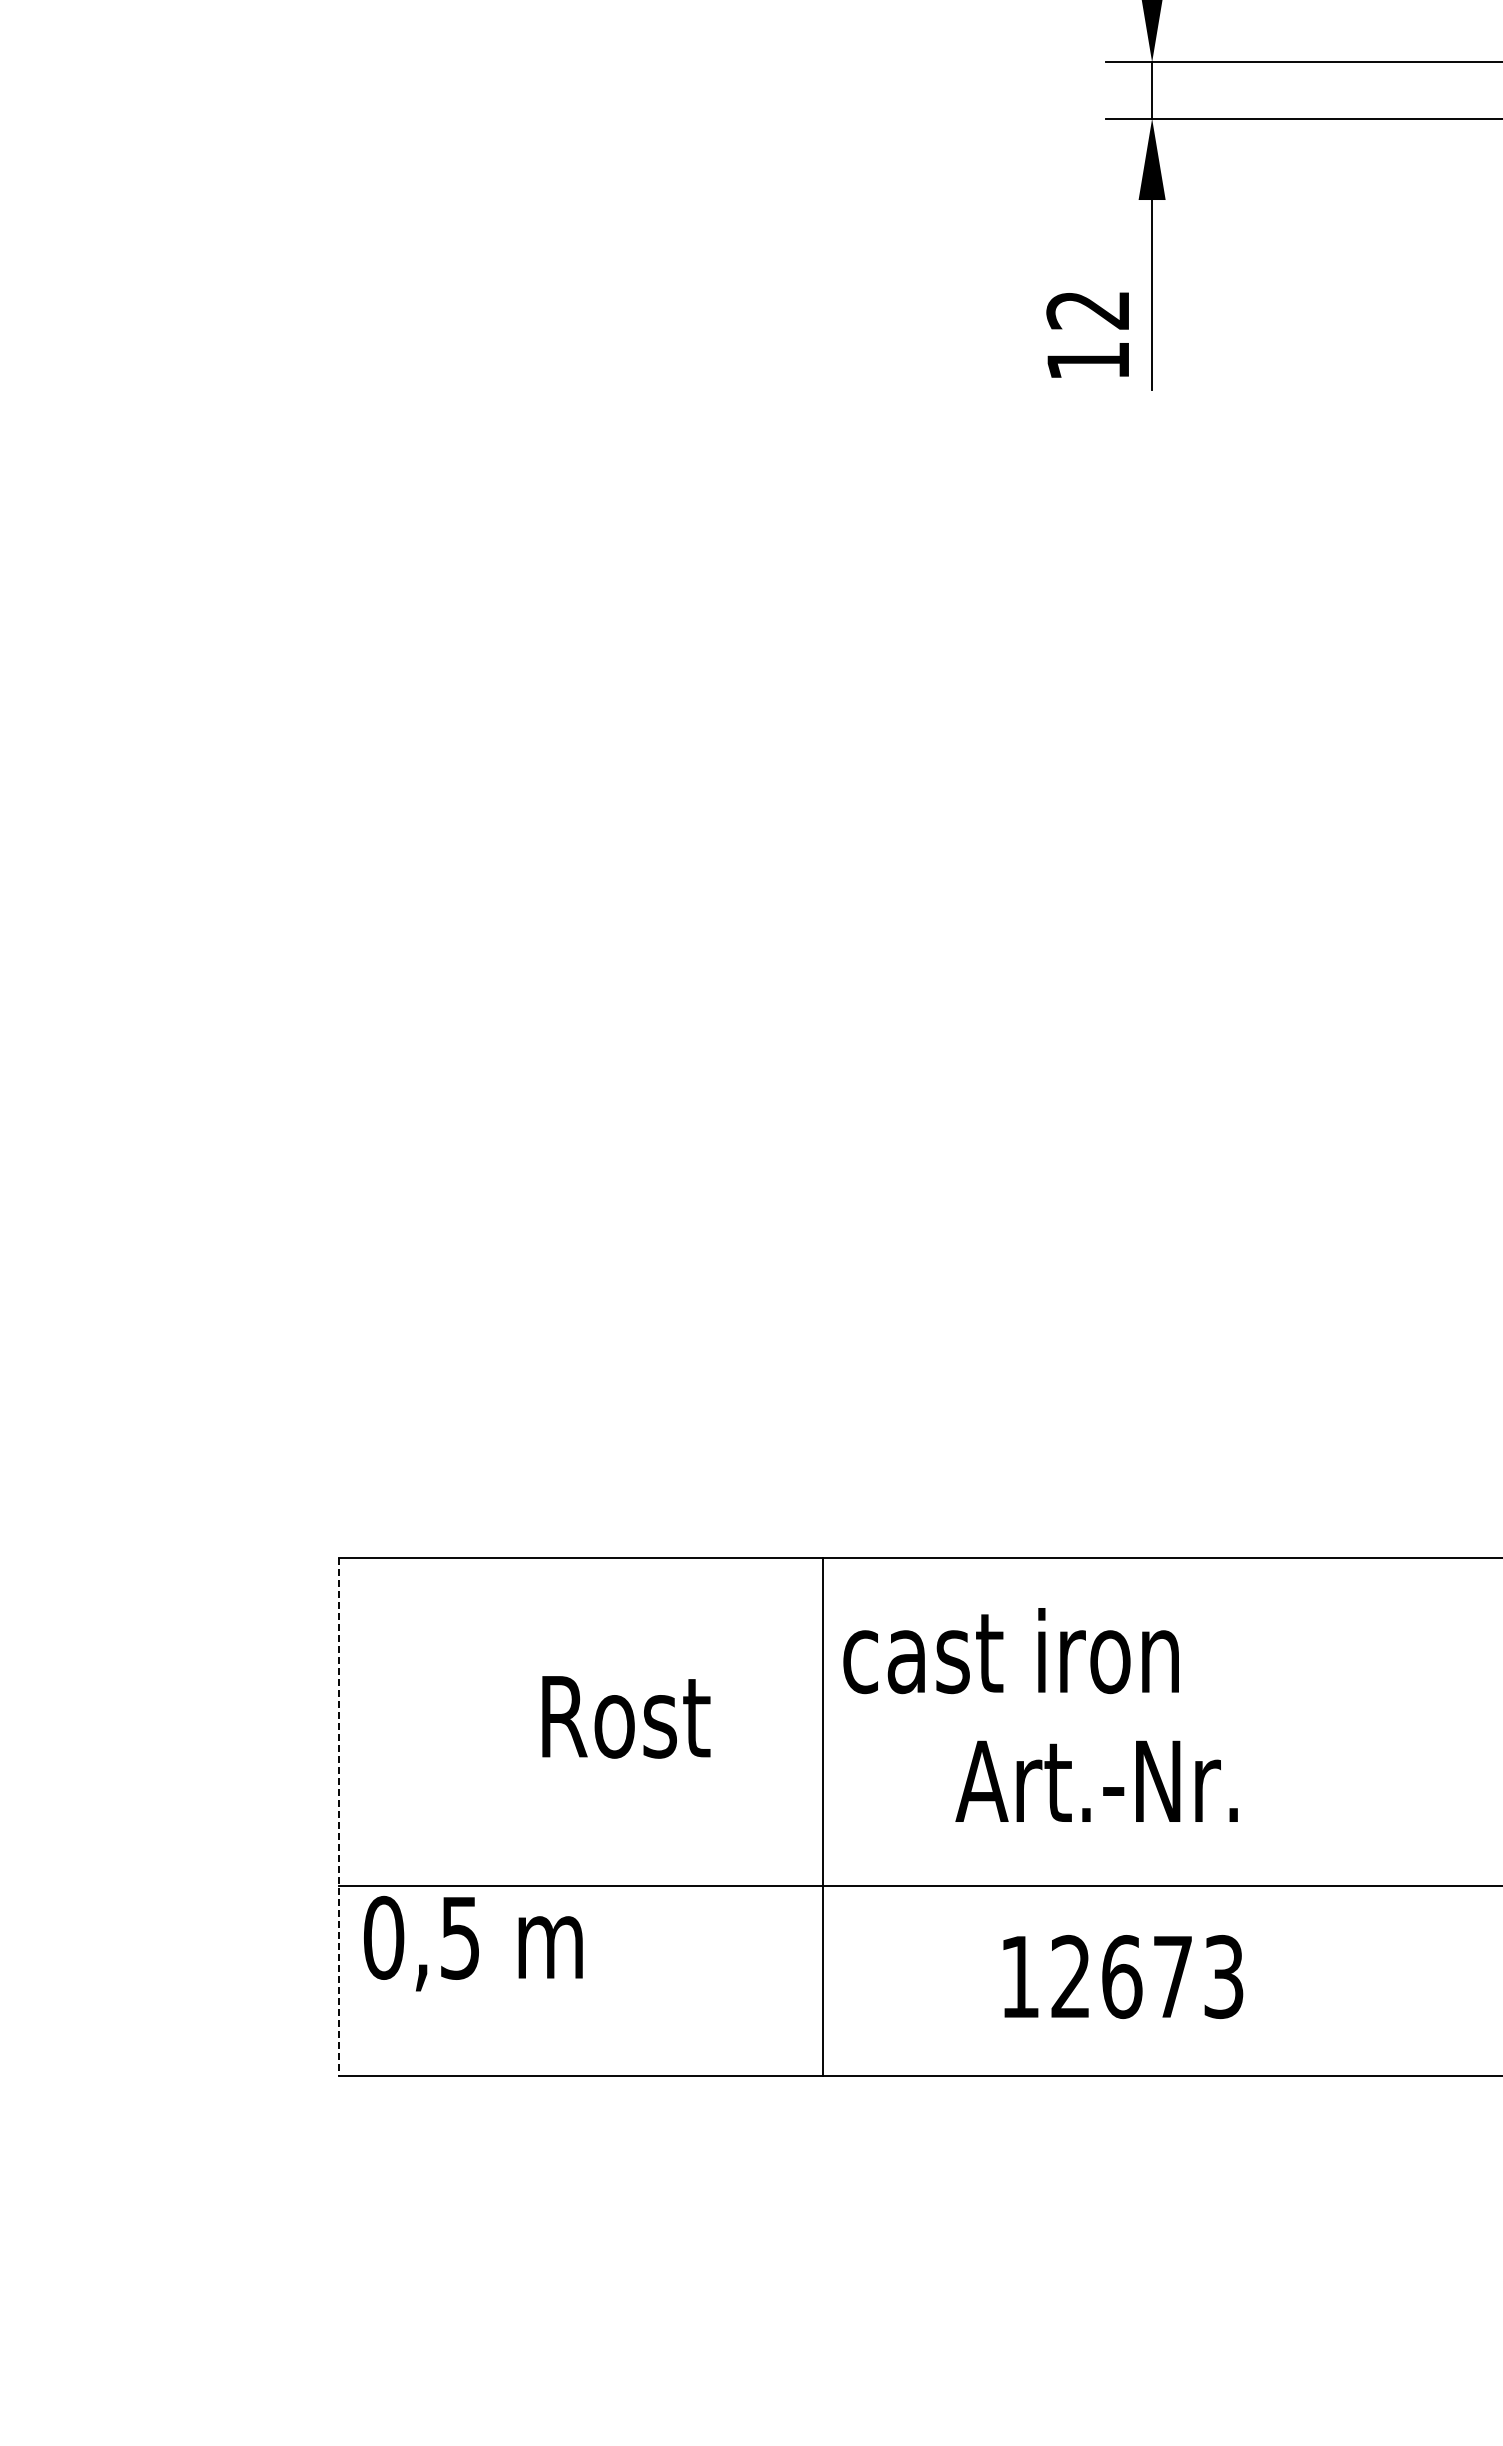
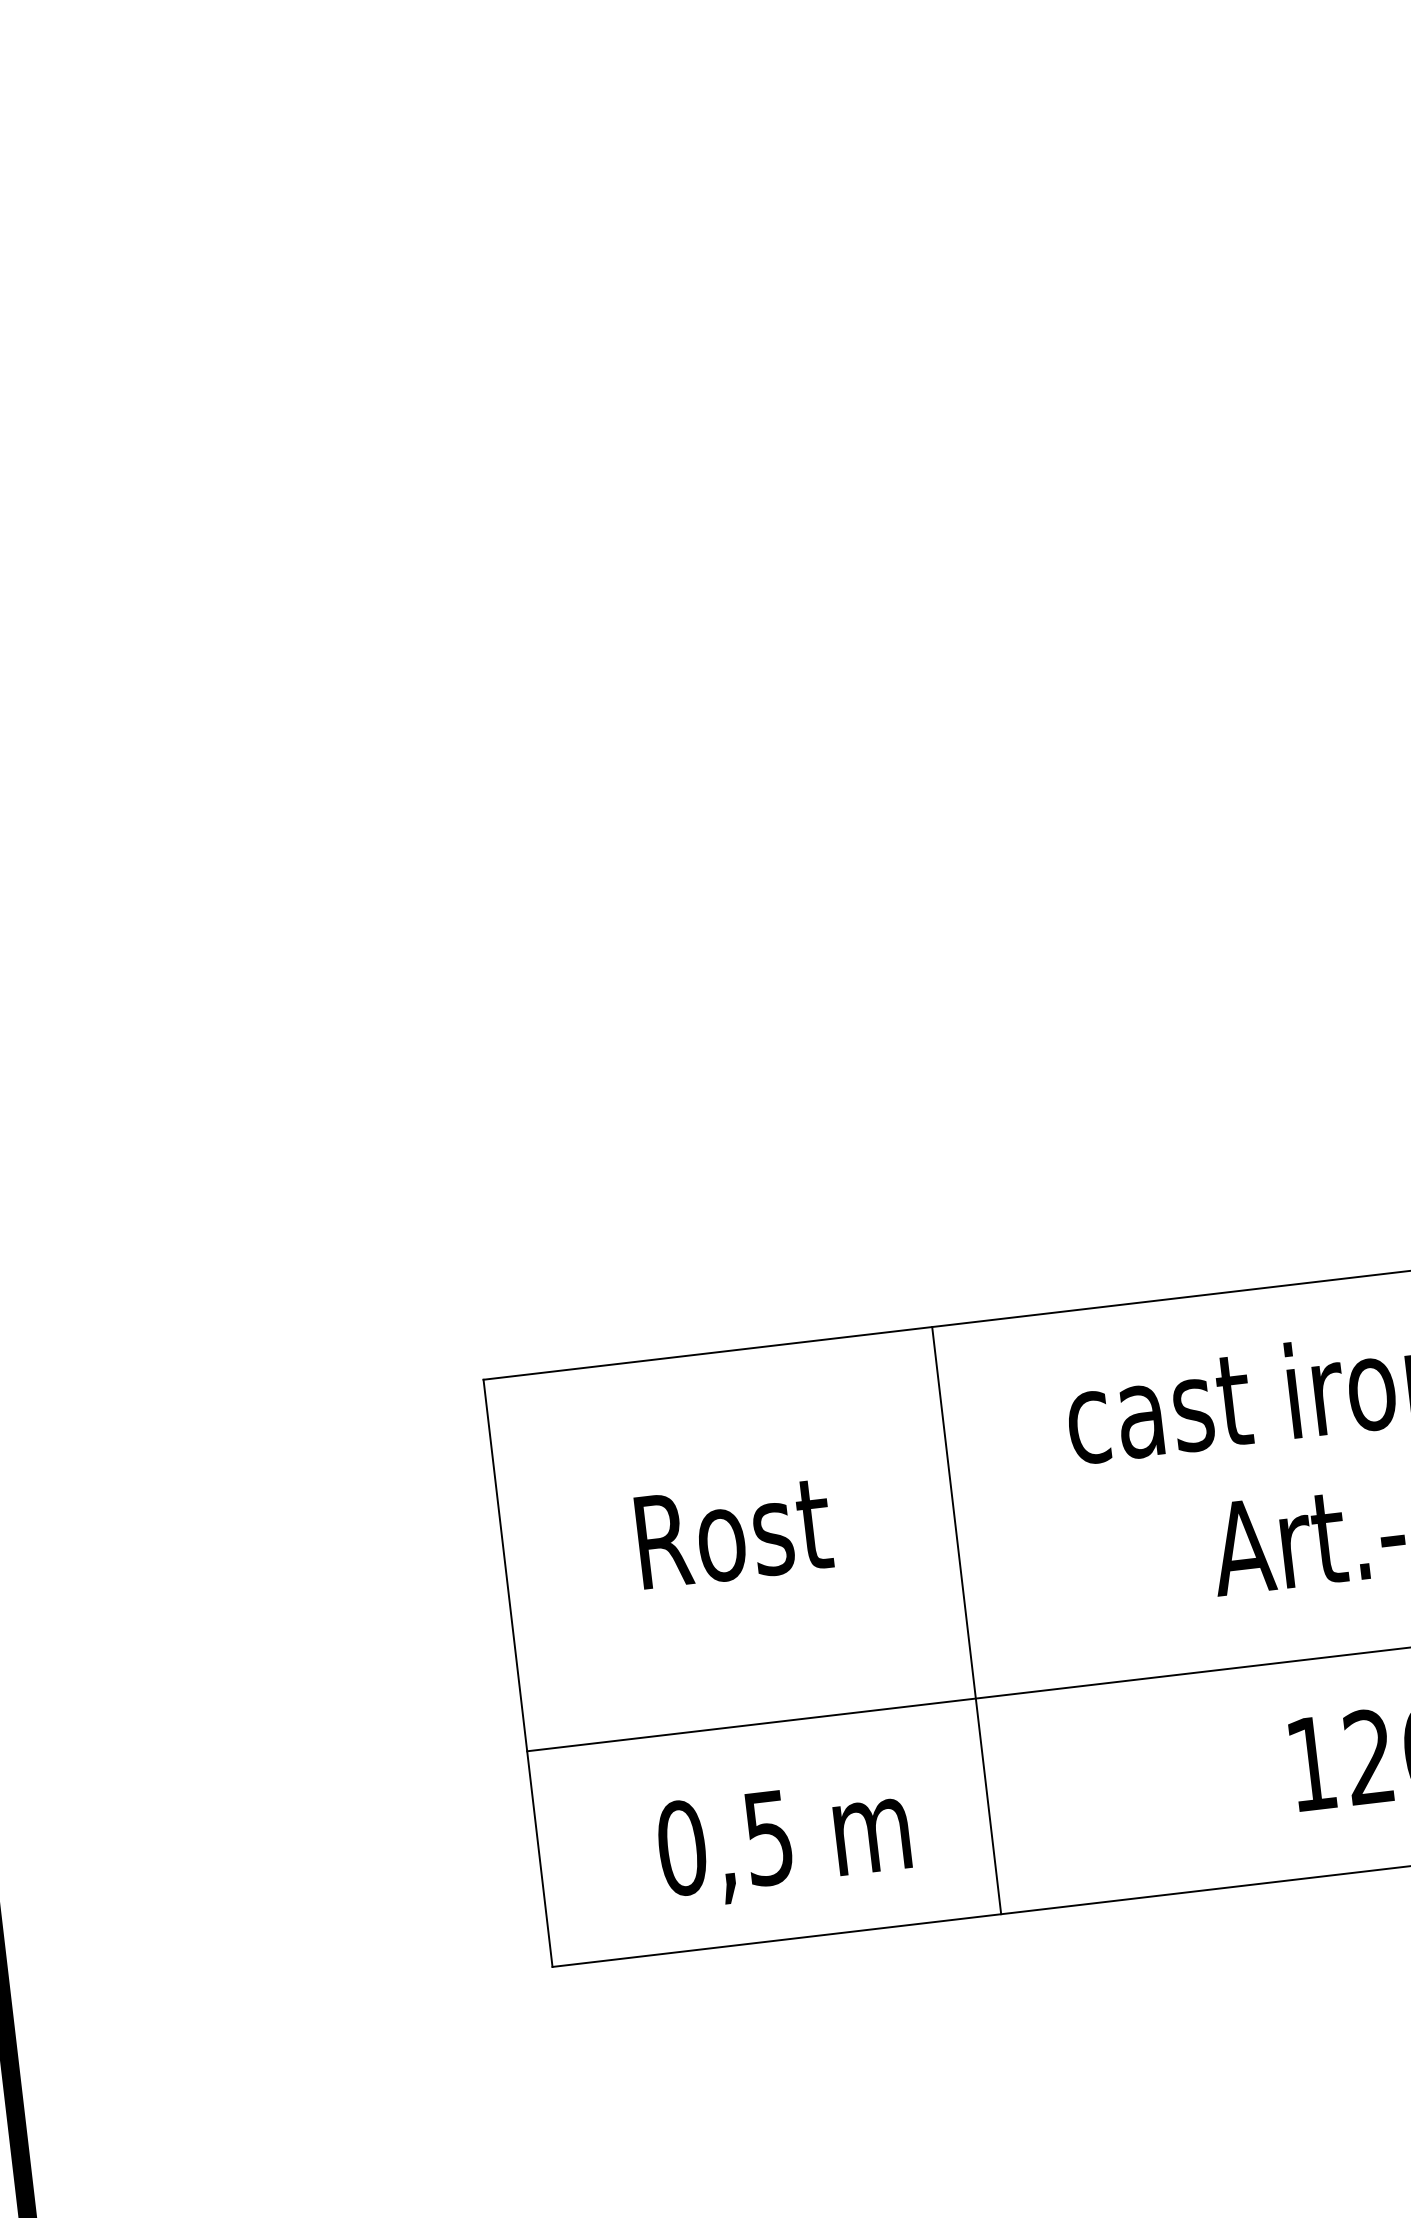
text: (626, 1717) -> (734, 1533), moved
line: (822, 1816) -> (966, 1619), moved
line: (339, 1817) -> (518, 1673), dashed -> solid
text: (473, 1943) -> (784, 1842), moved

